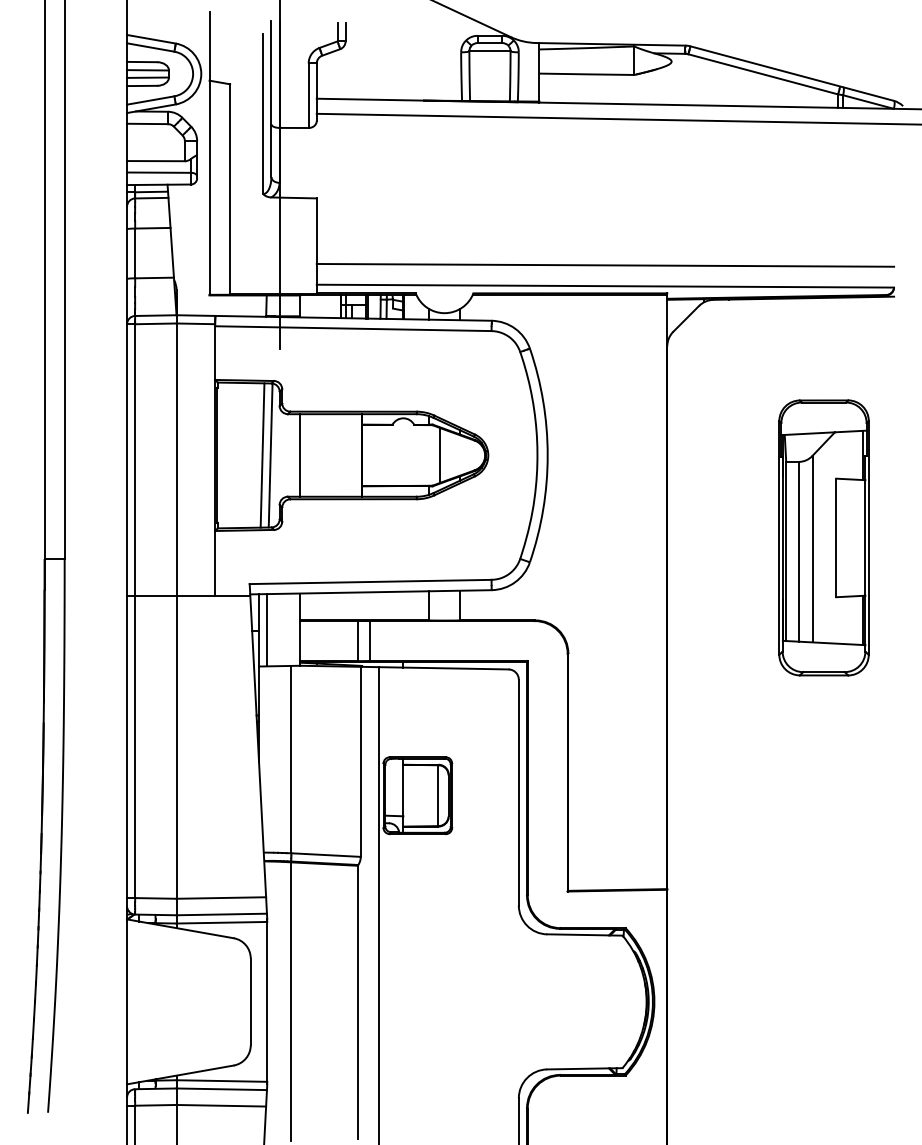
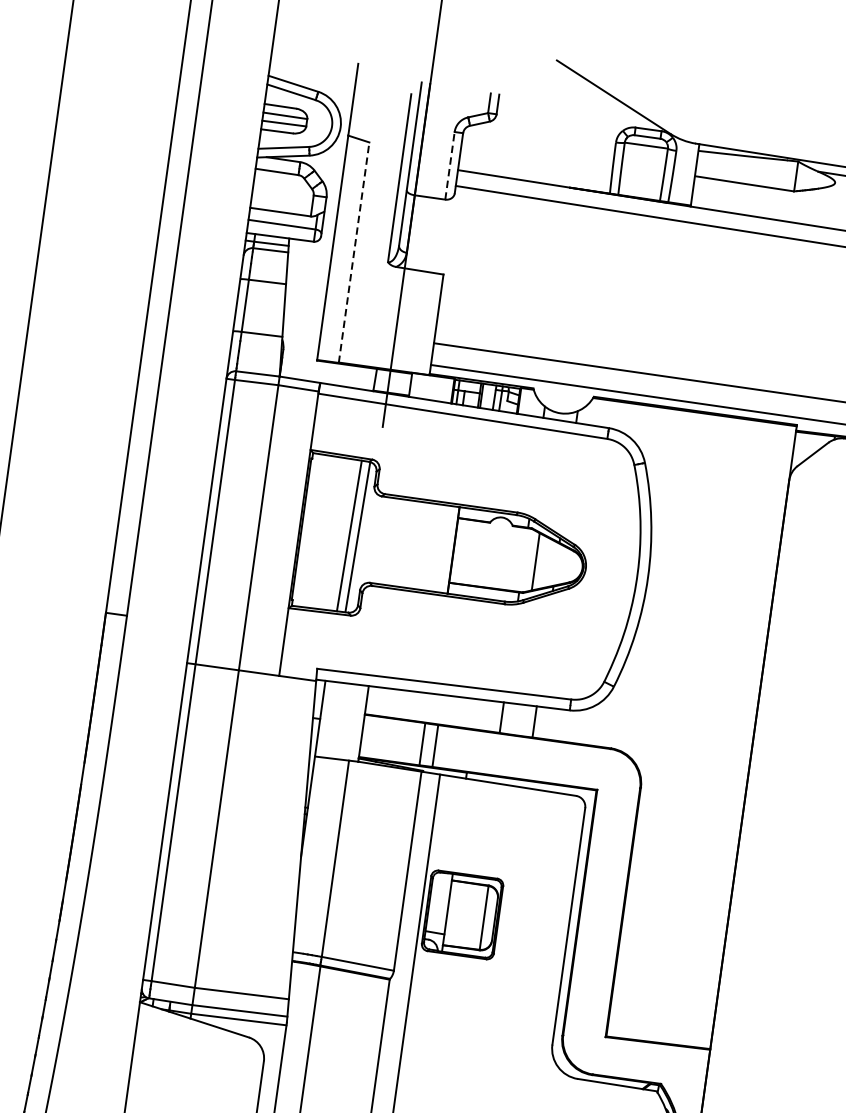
line: (308, 95) -> (449, 165), solid -> dashed
line: (230, 189) -> (354, 252), solid -> dashed
line: (300, 455) -> (389, 541), removed
line: (267, 630) -> (329, 720), removed

